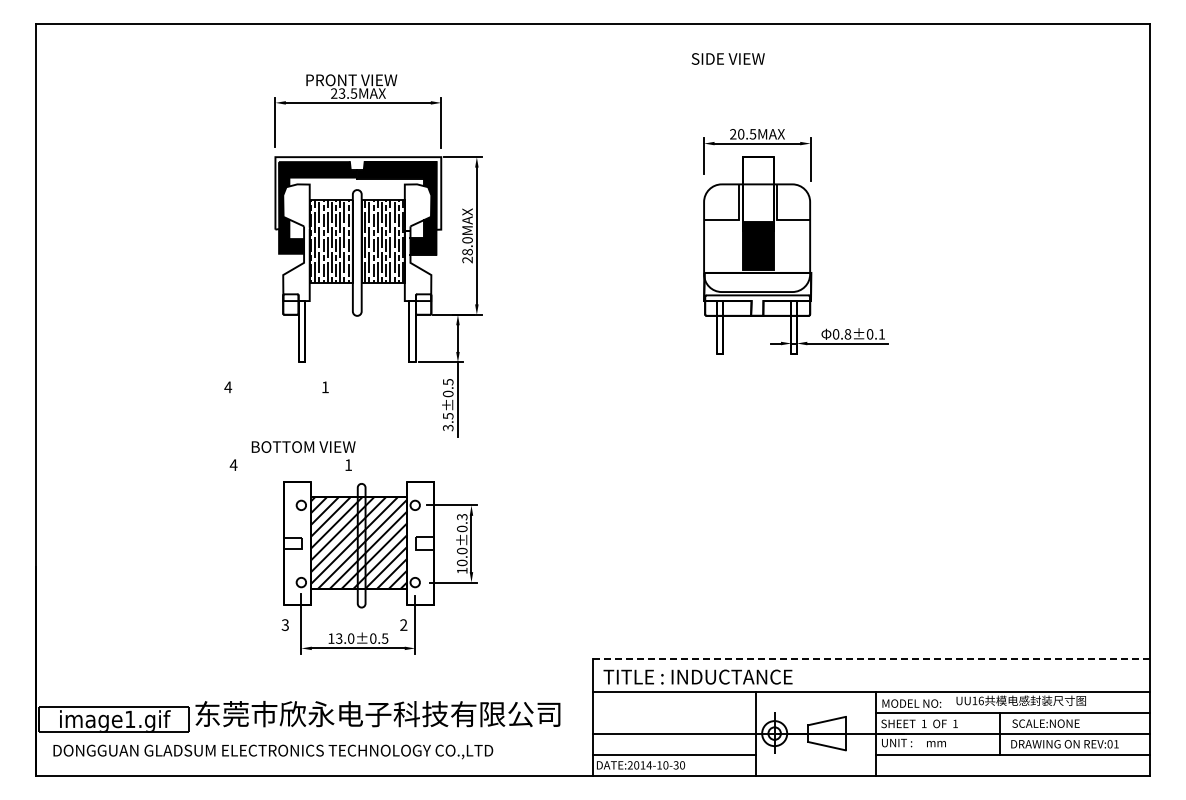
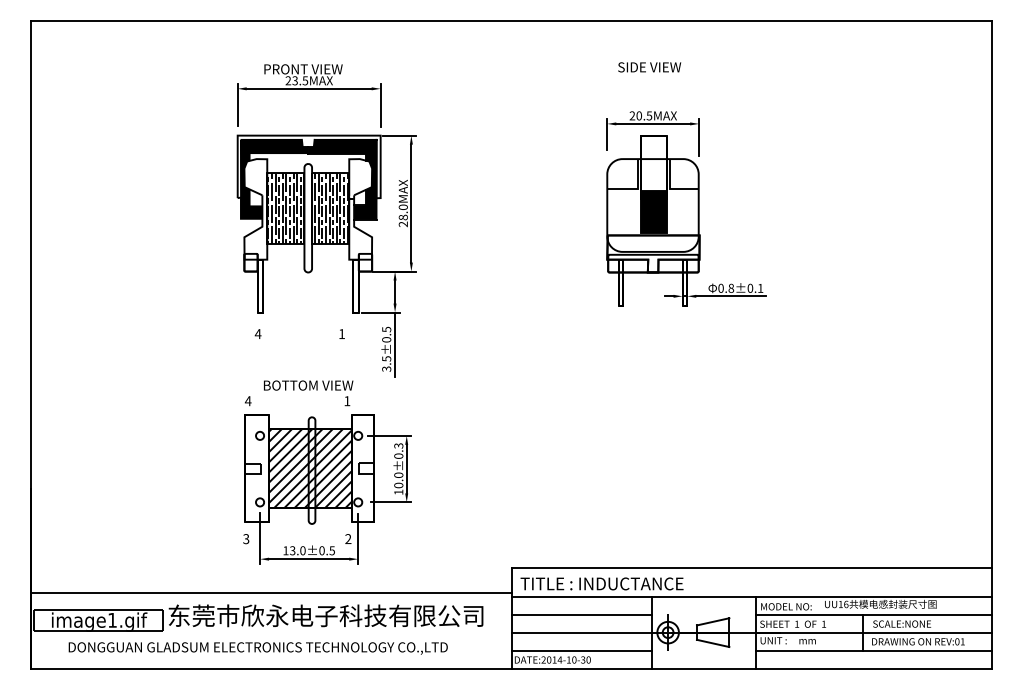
text: (727, 58) -> (649, 66), moved
text: (276, 387) -> (299, 334), moved
text: (292, 455) -> (298, 392), moved
line: (871, 658) -> (751, 567), dashed -> solid
line: (313, 688) -> (270, 593), added
line: (673, 713) -> (580, 615), added
text: (273, 751) -> (258, 648), moved

